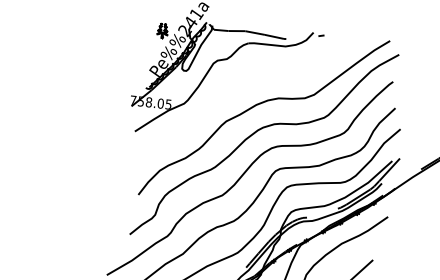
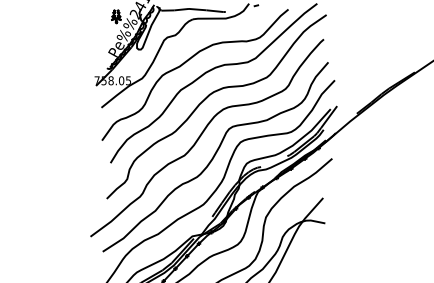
curve: (233, 93) -> (184, 64), added

